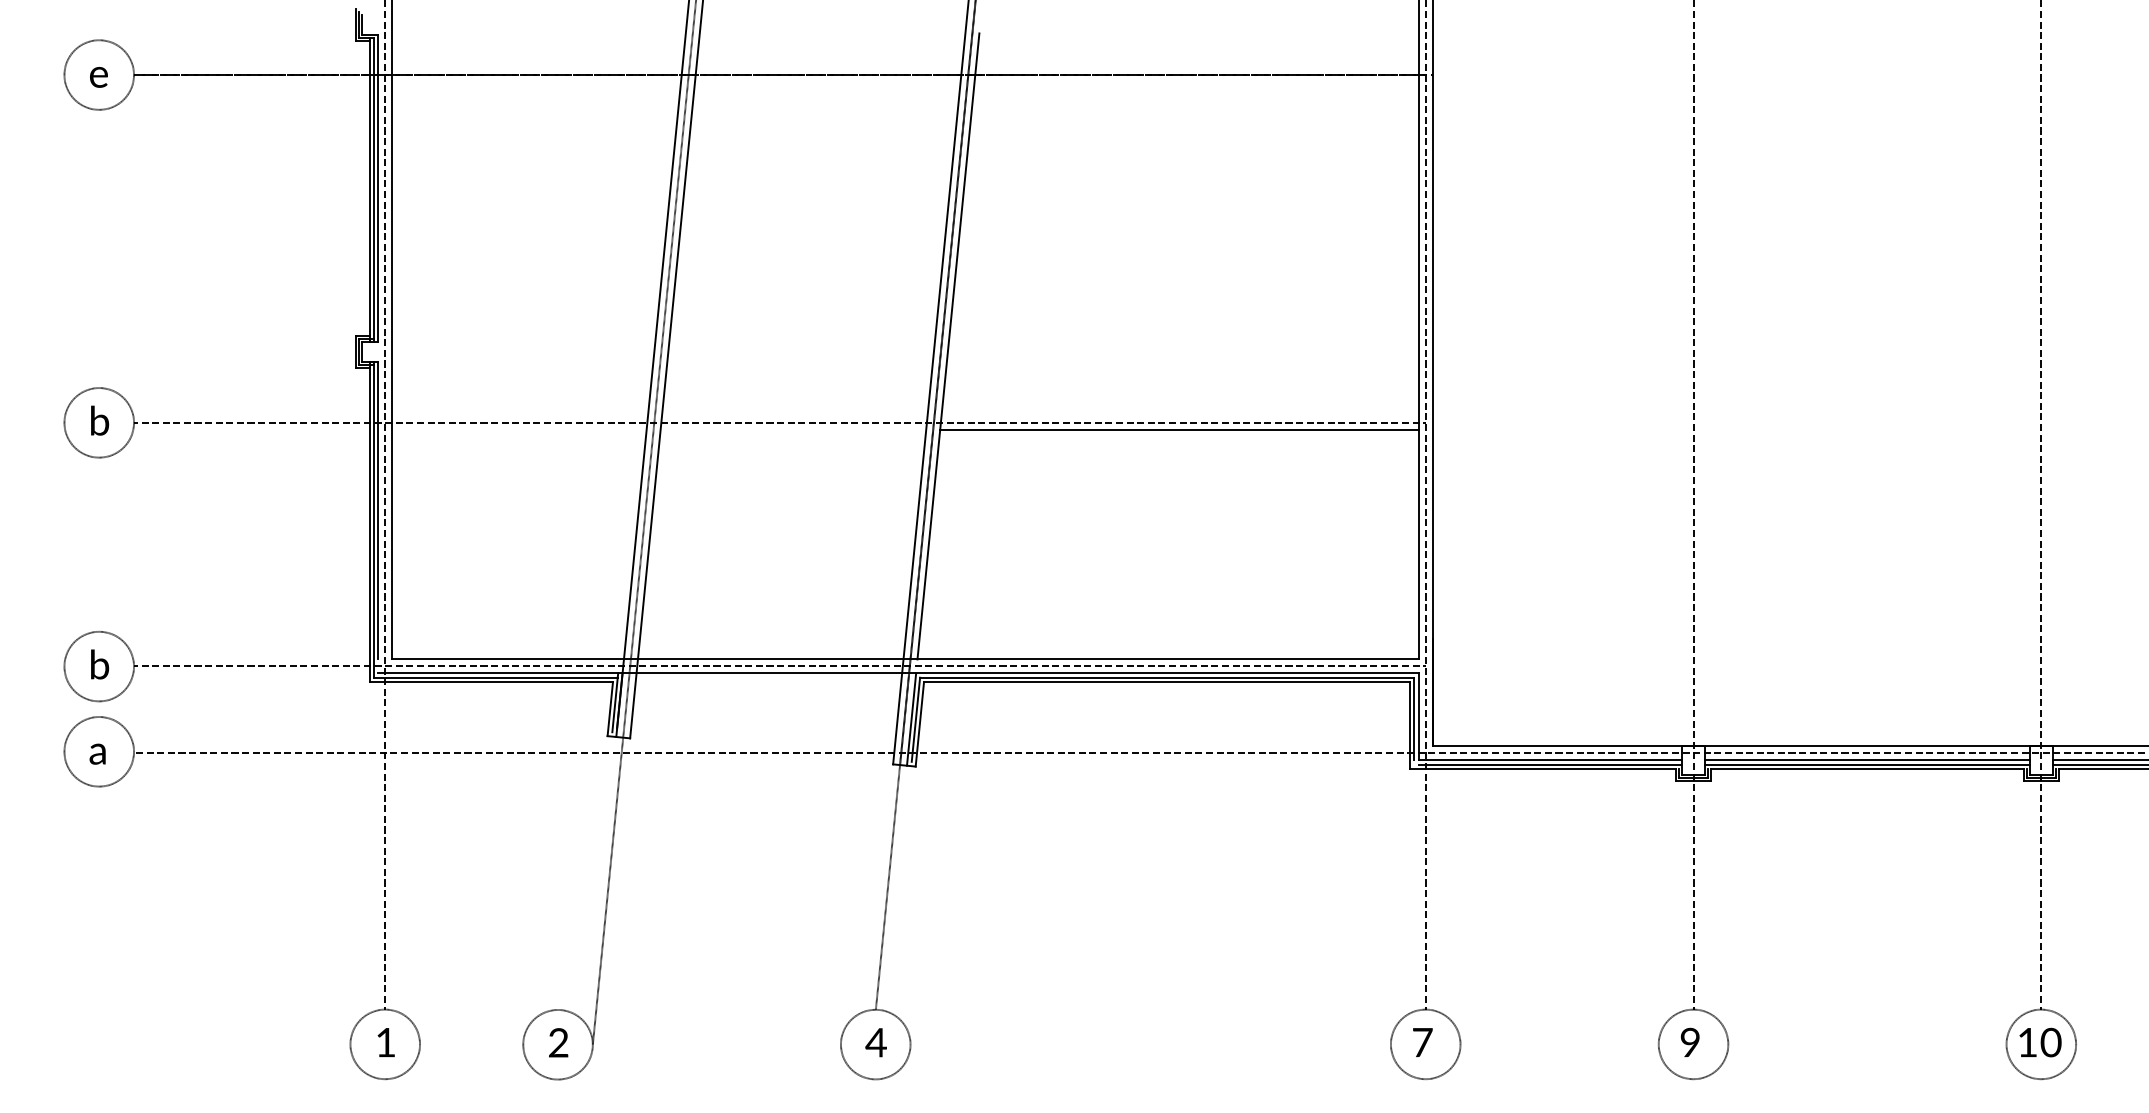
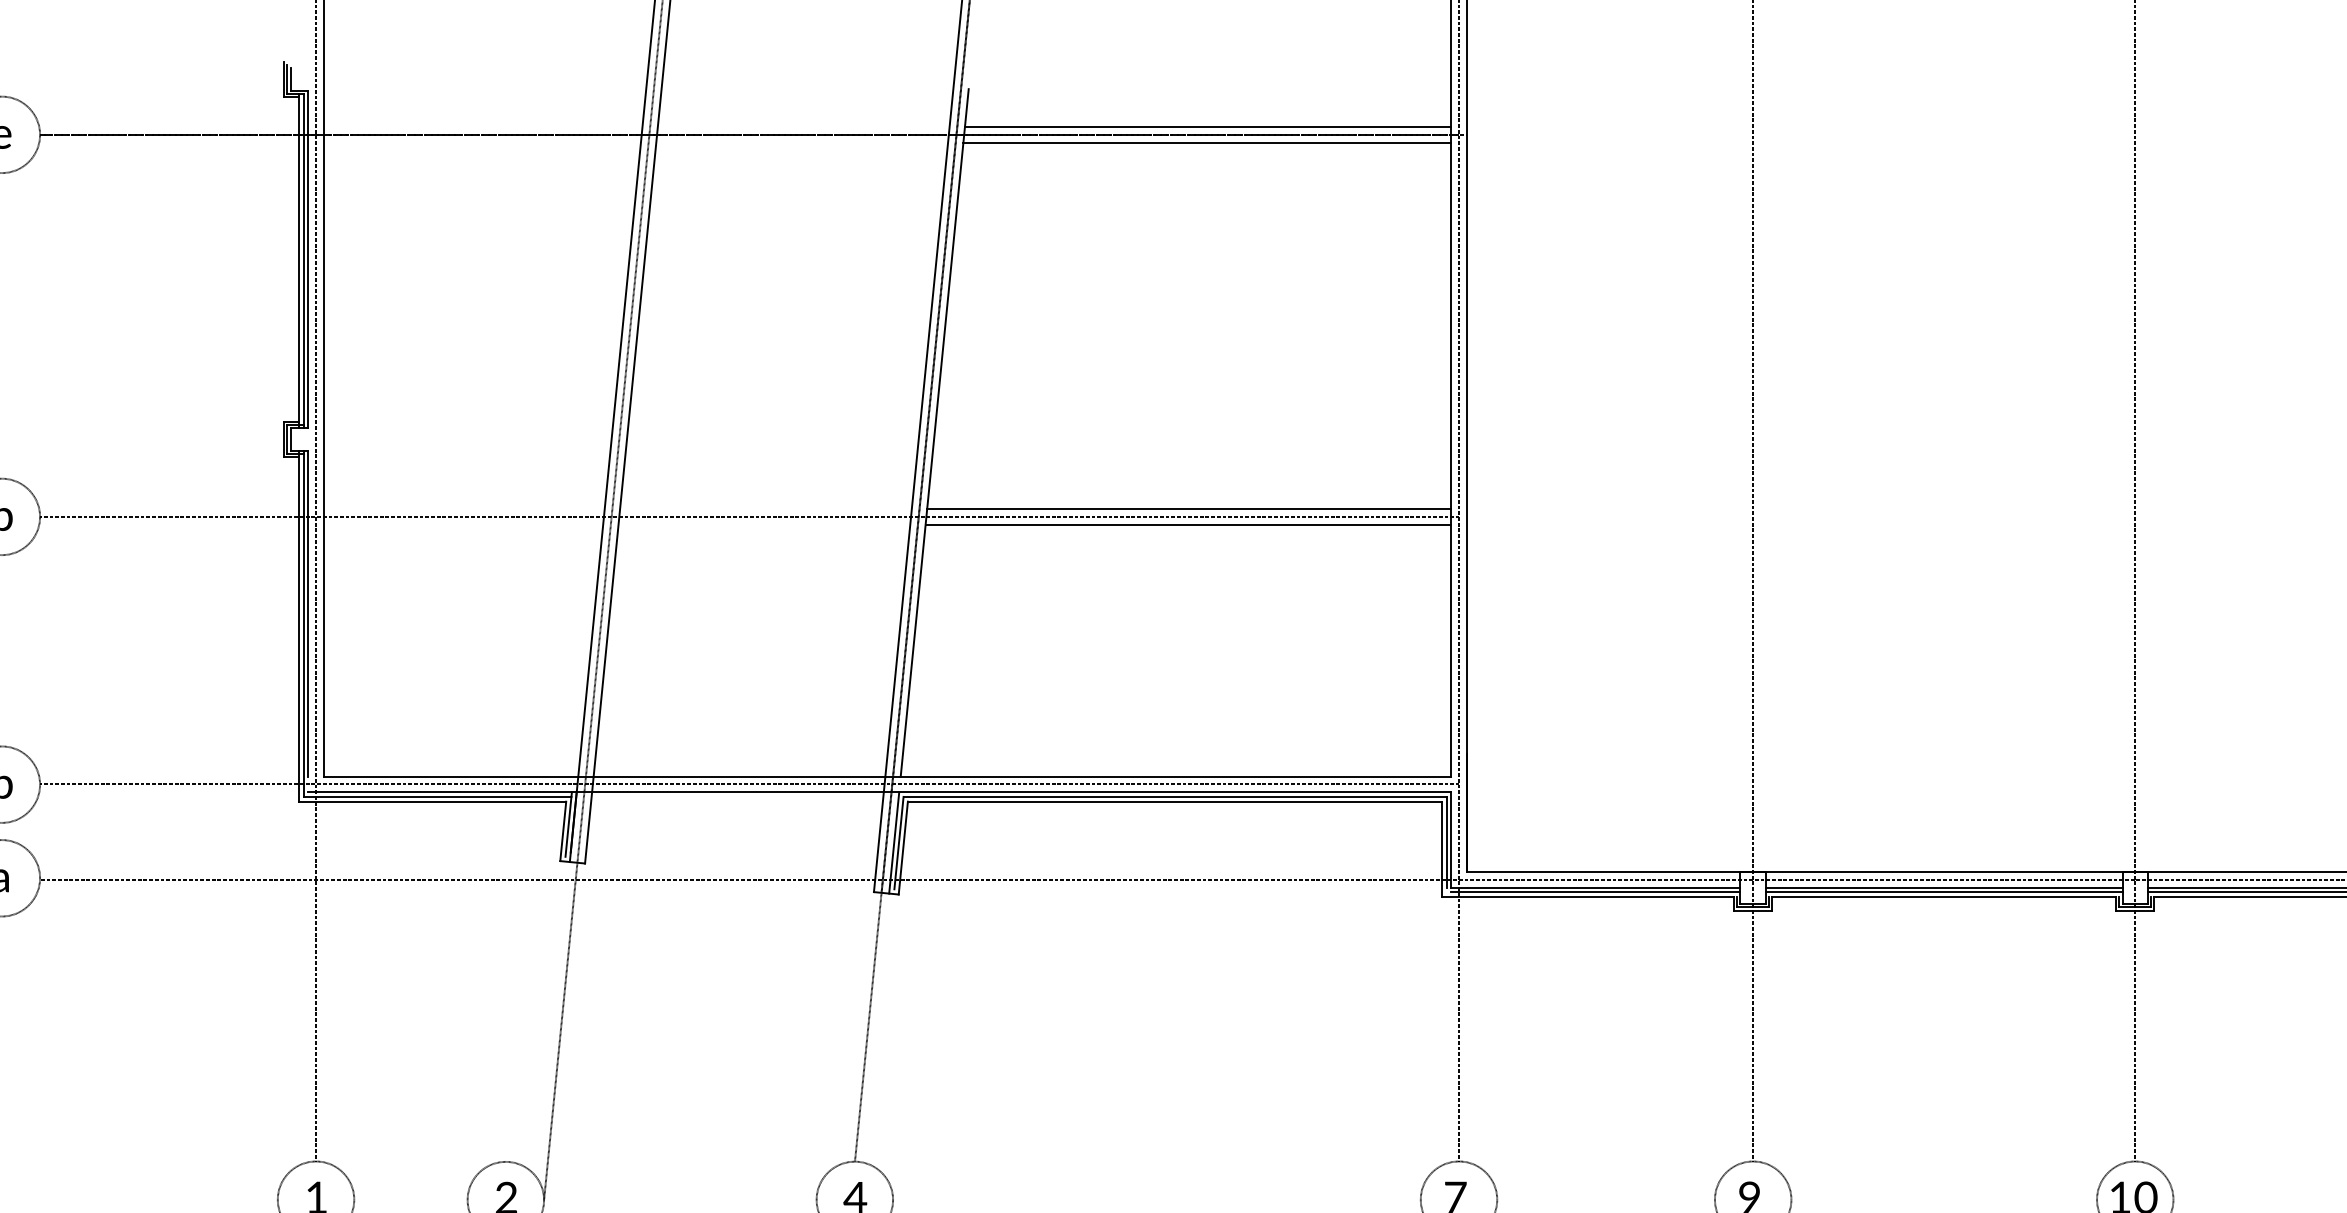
line: (1196, 68) -> (1207, 127), added
line: (1196, 82) -> (1207, 143), added
line: (1179, 416) -> (1188, 509), added

